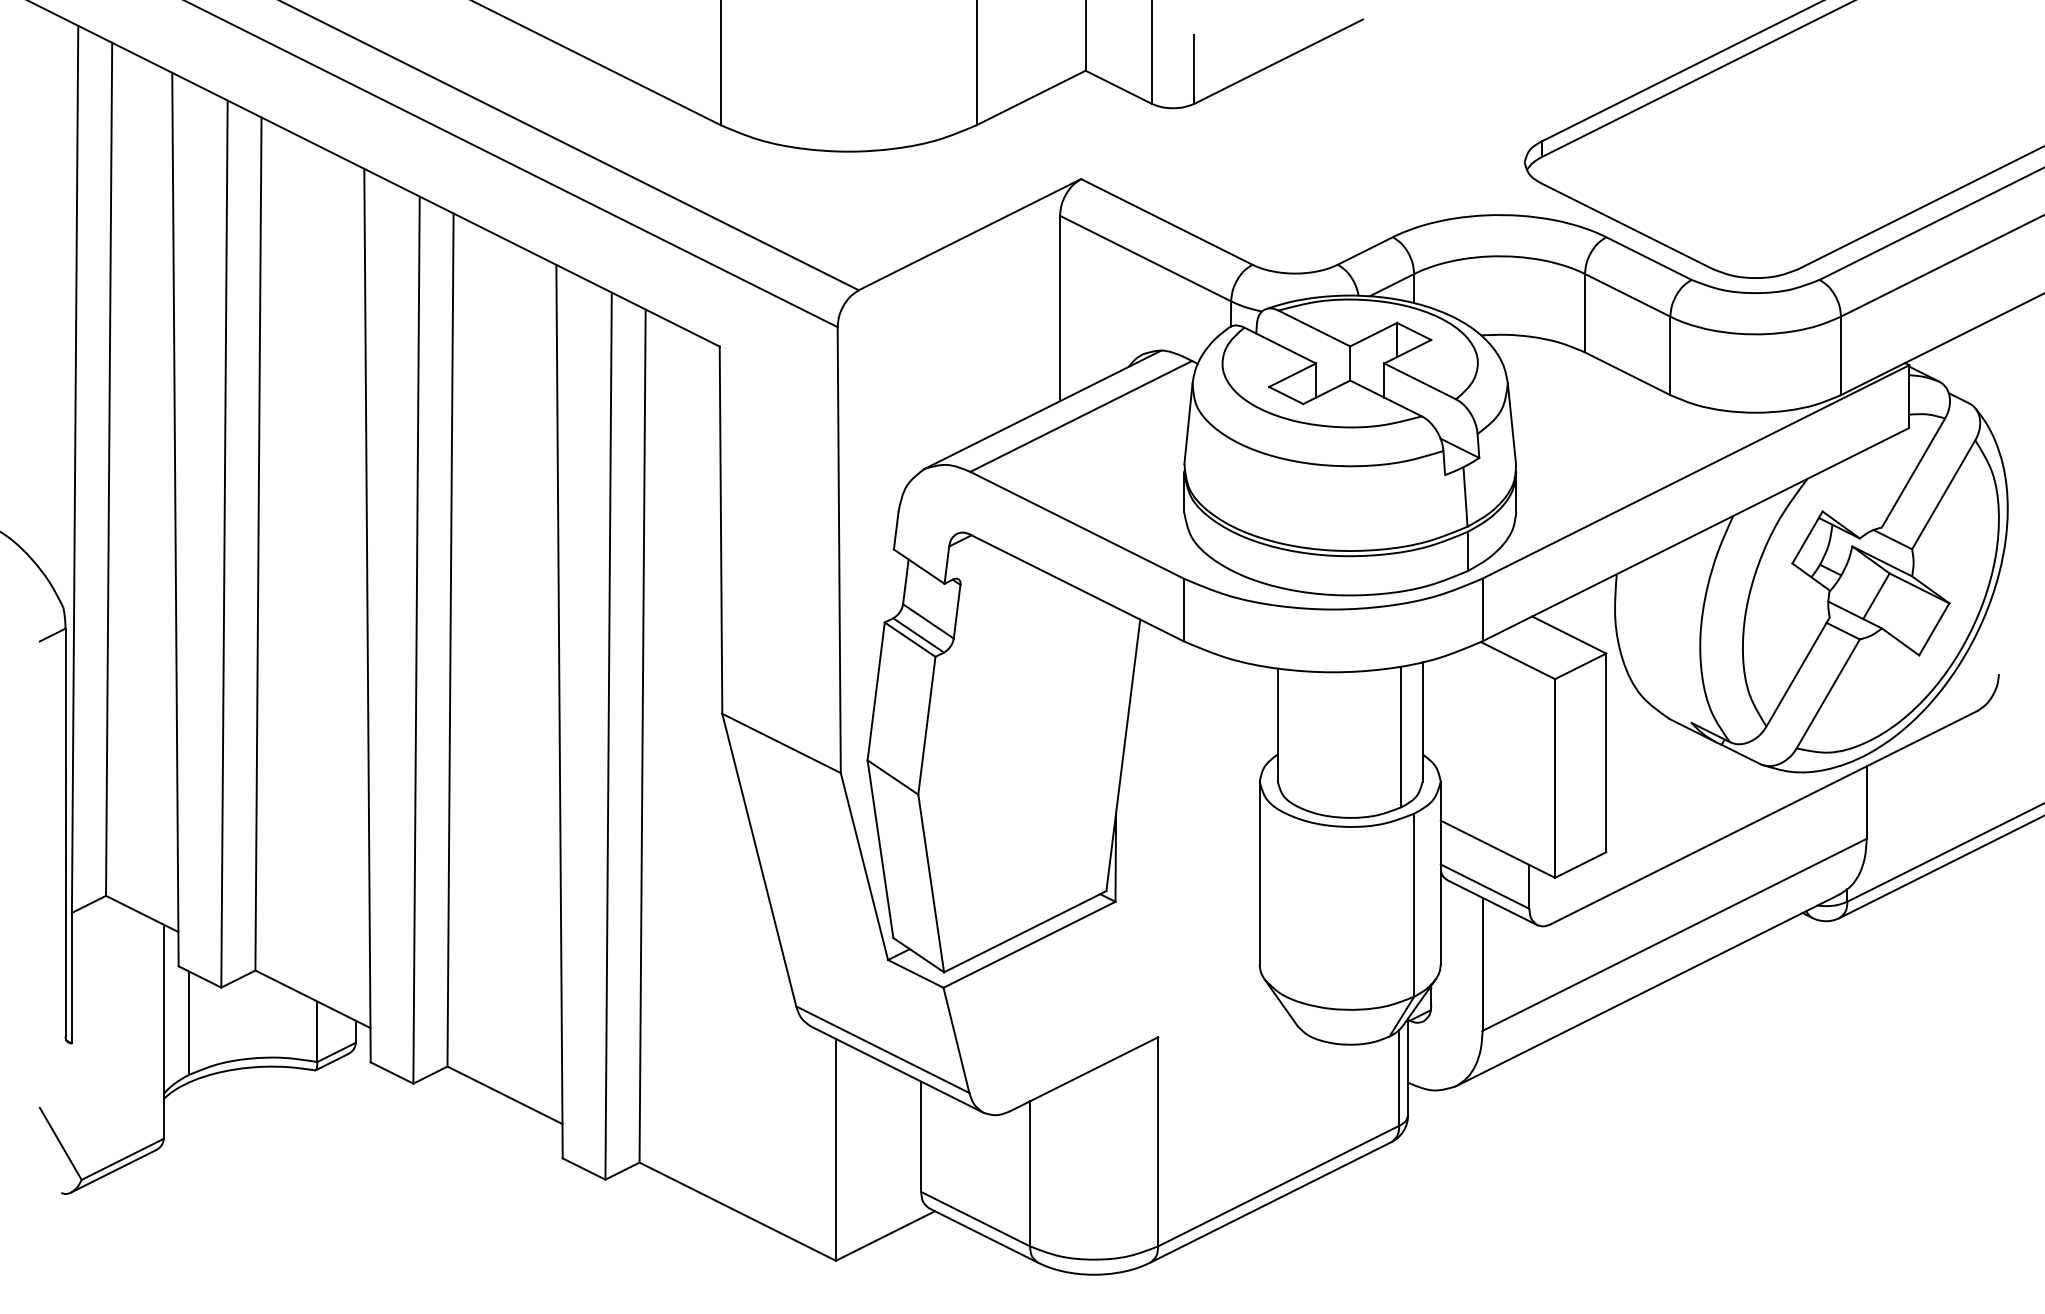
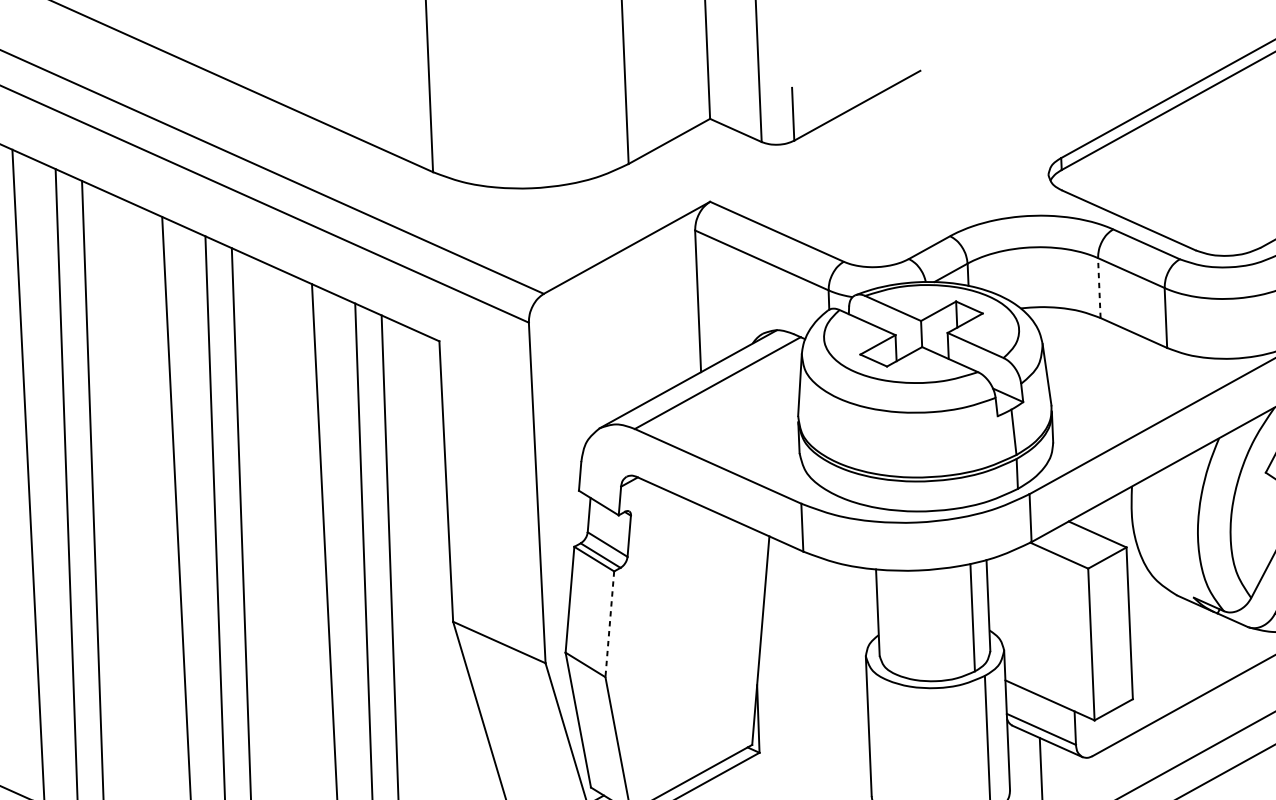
line: (1584, 312) -> (1098, 287), solid -> dashed
line: (926, 726) -> (609, 624), solid -> dashed

